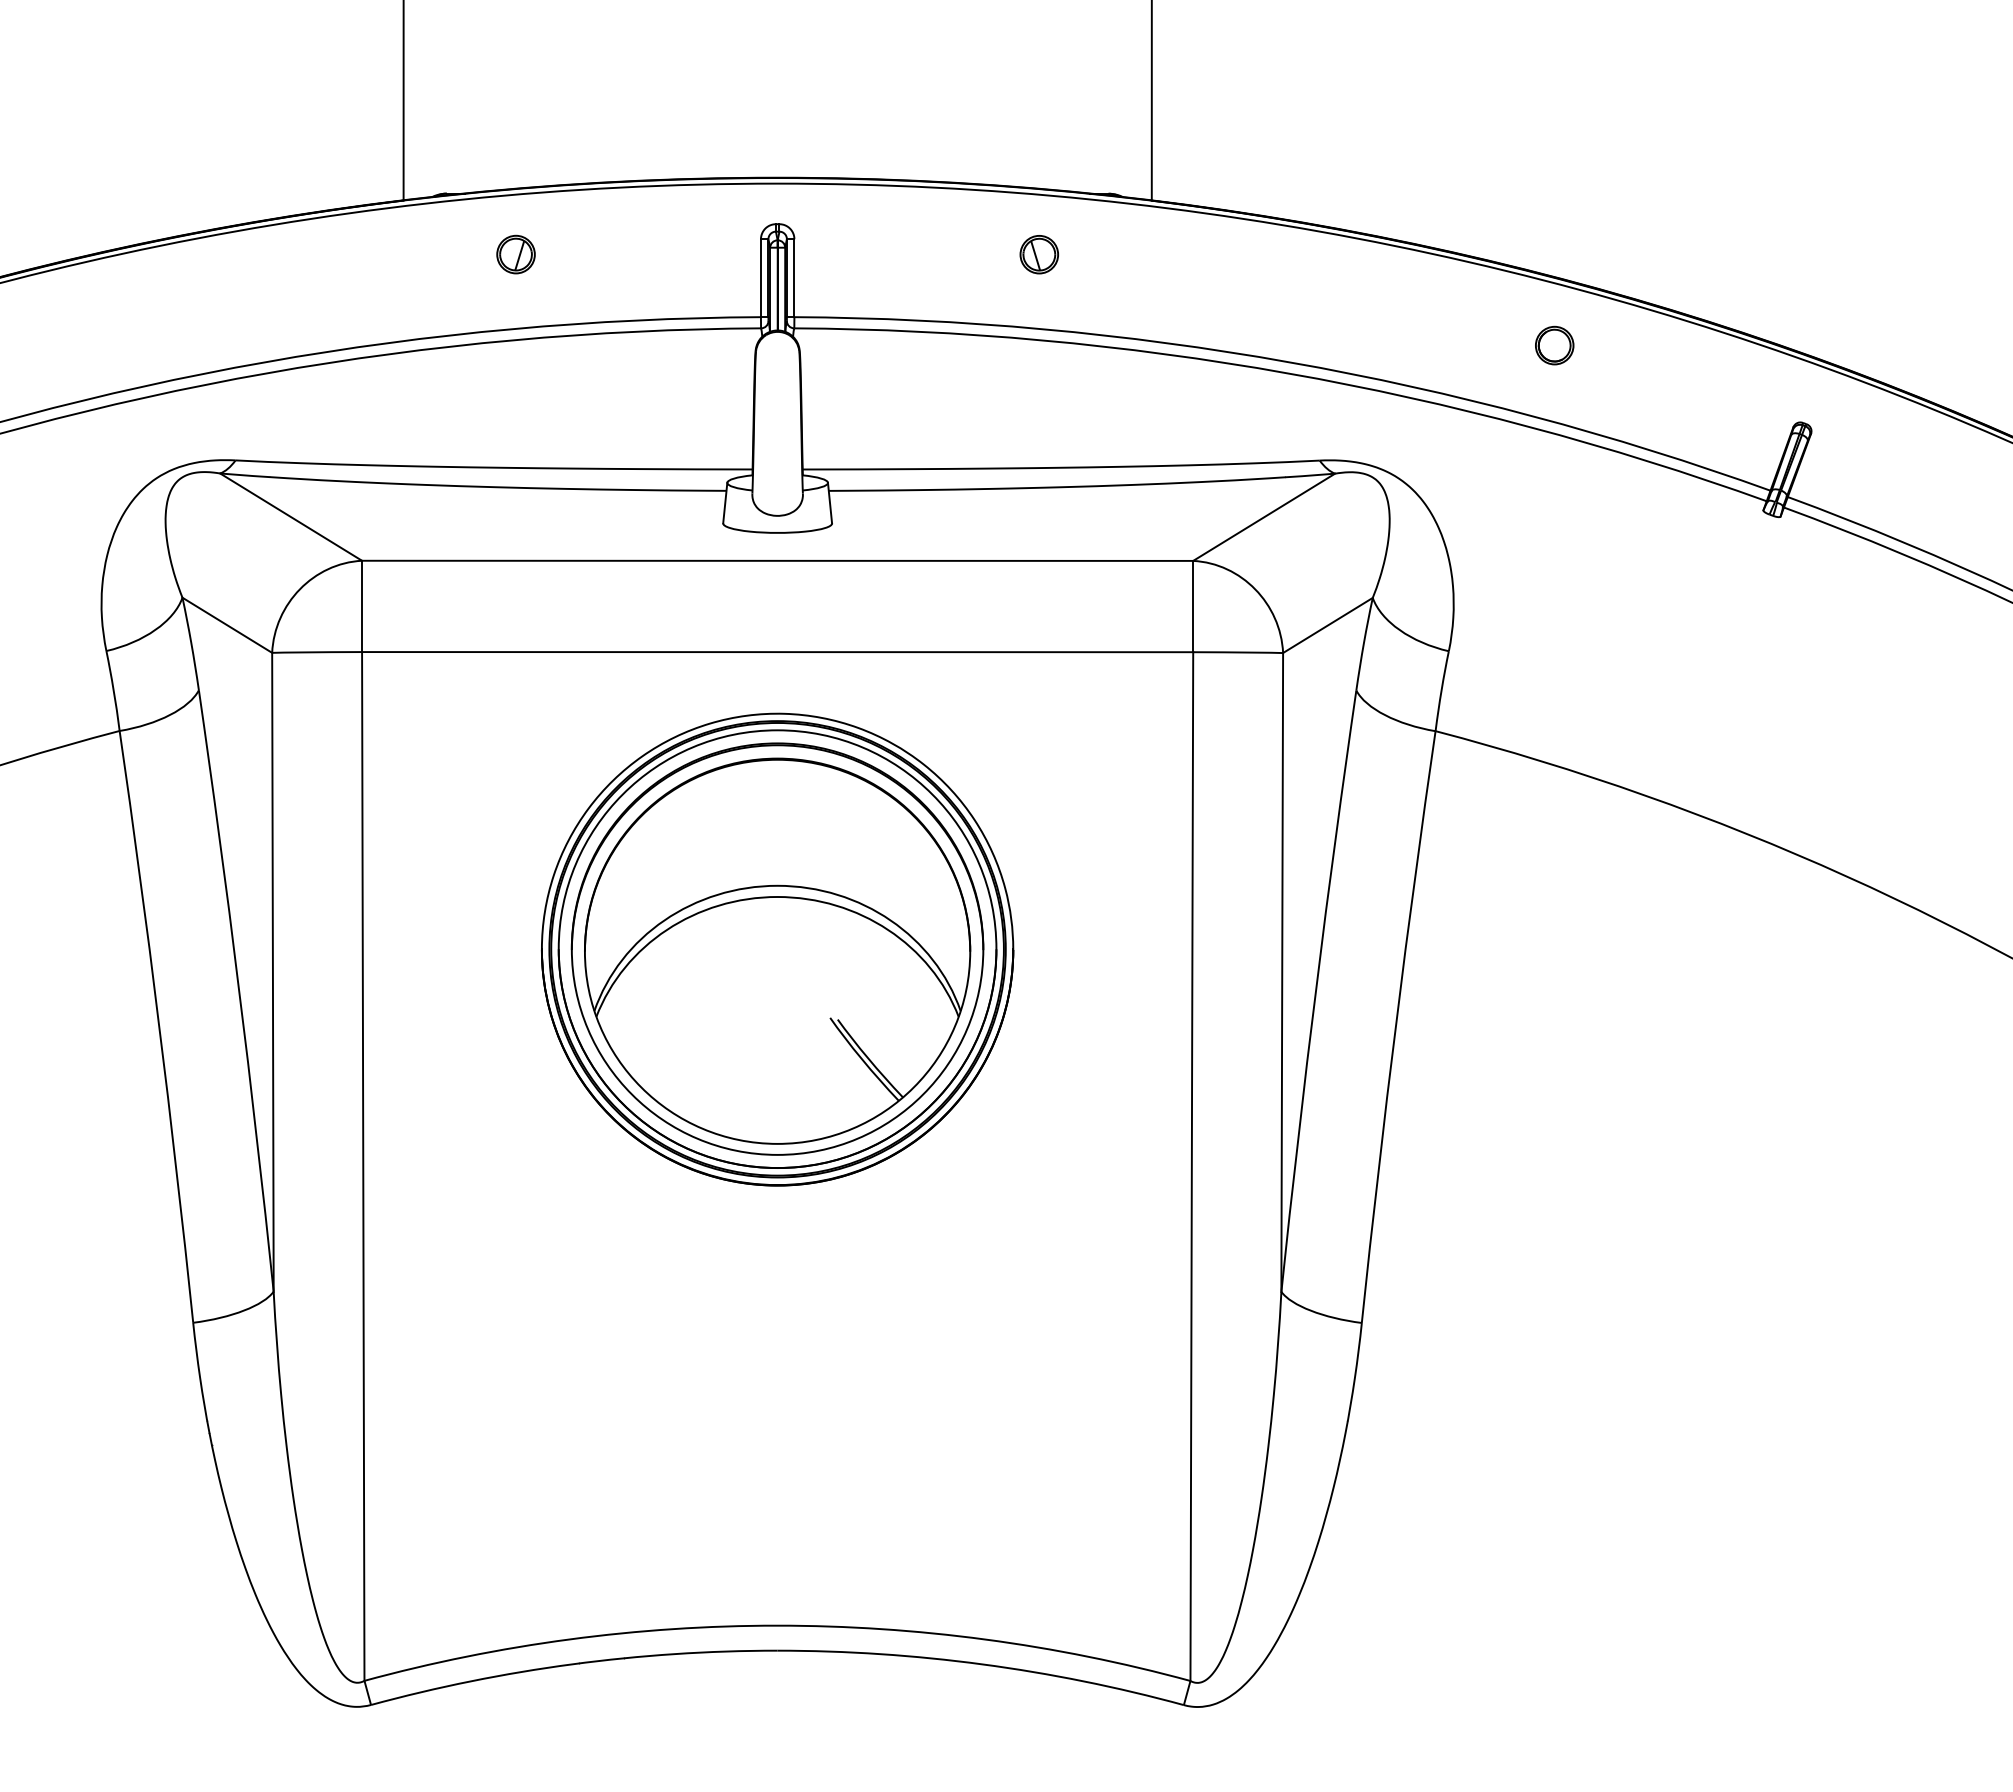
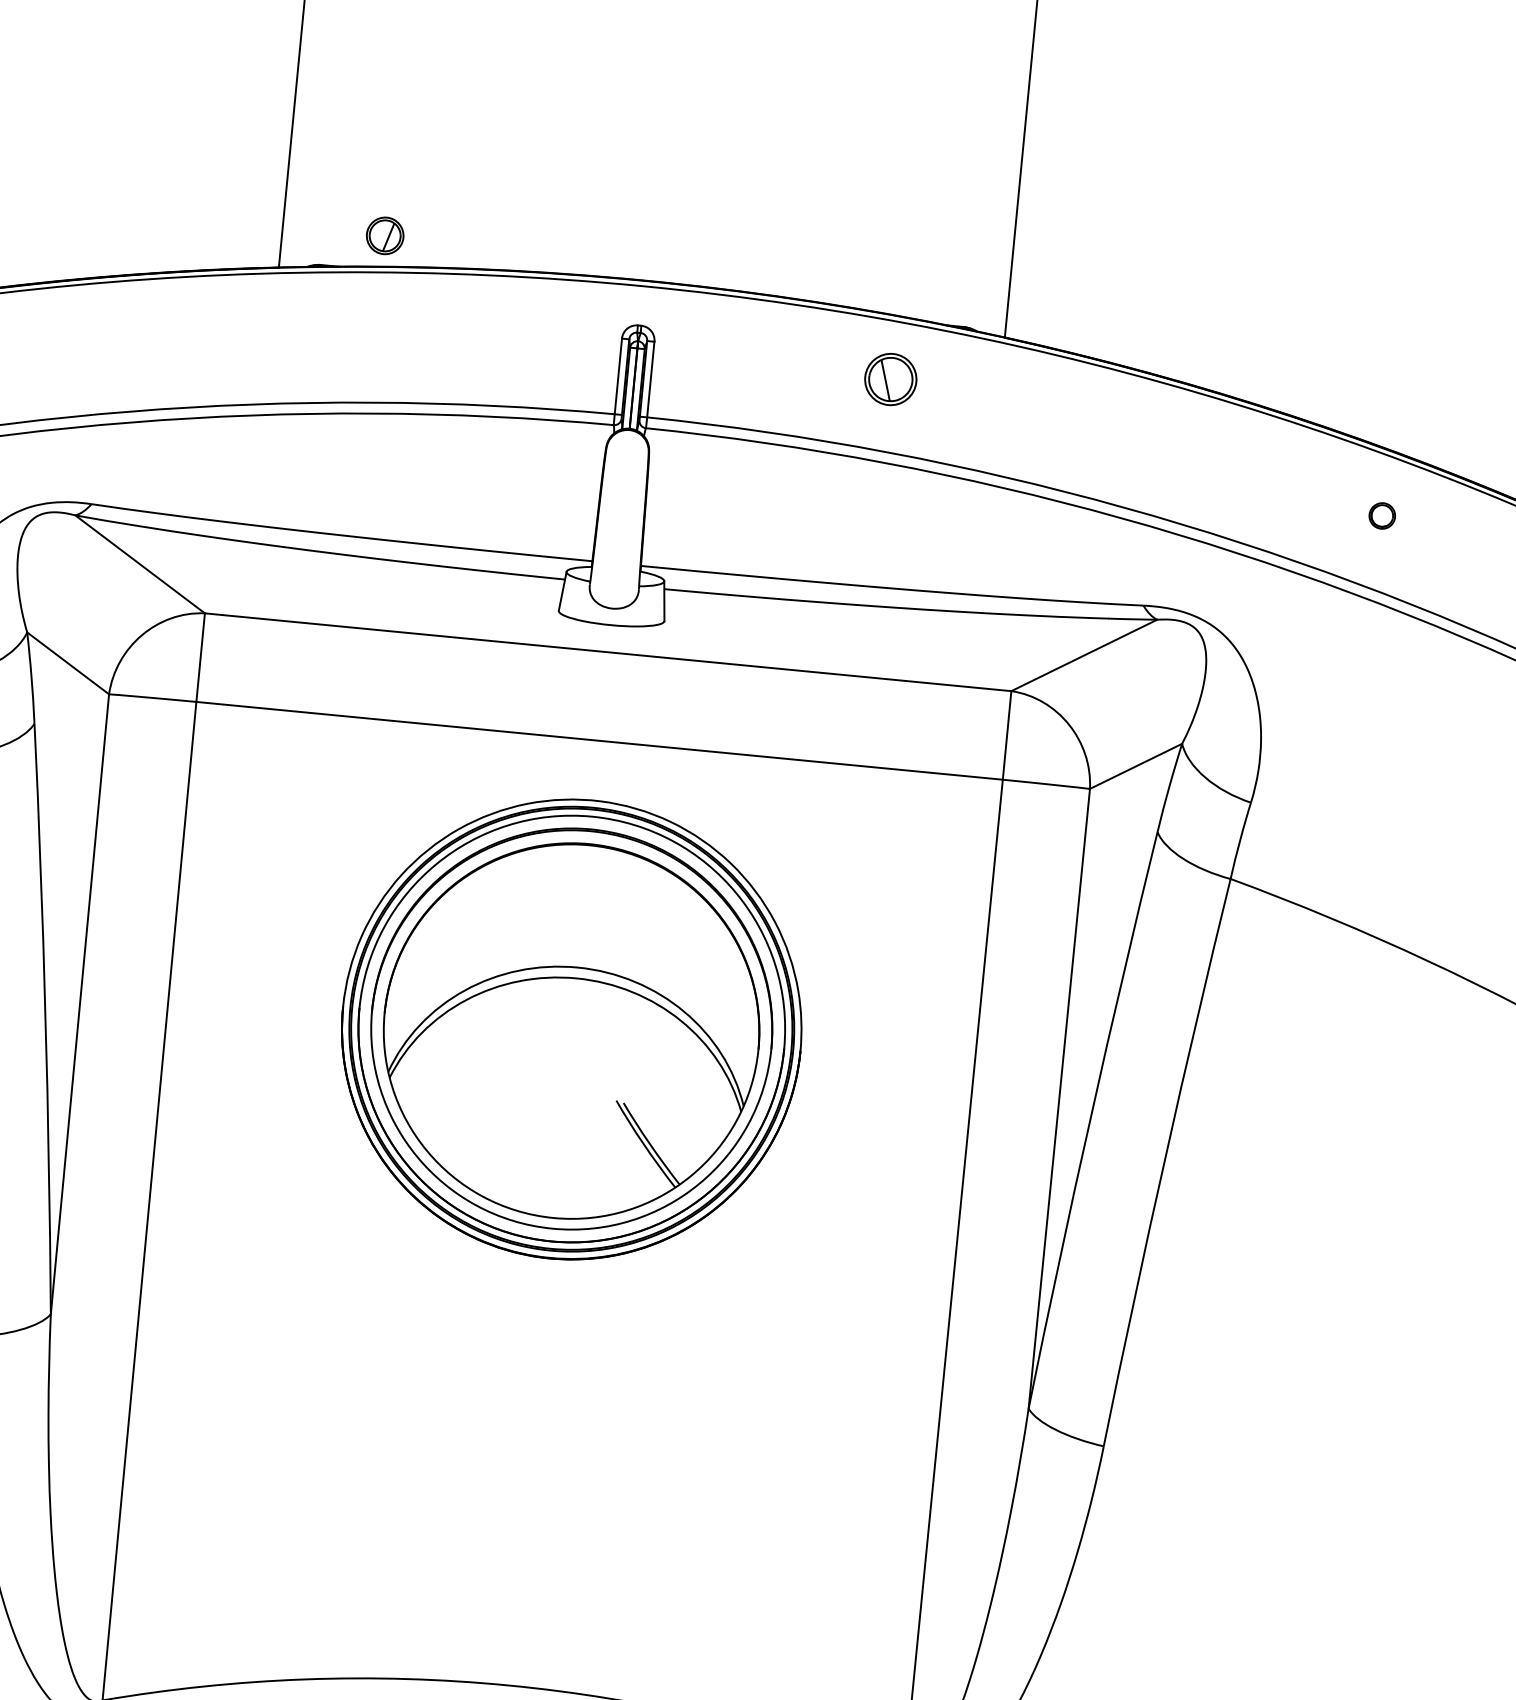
part: (515, 254) -> (384, 235), moved
part: (1038, 254) -> (889, 379), size x1.4
part: (1554, 345) -> (1382, 515), size x0.7

